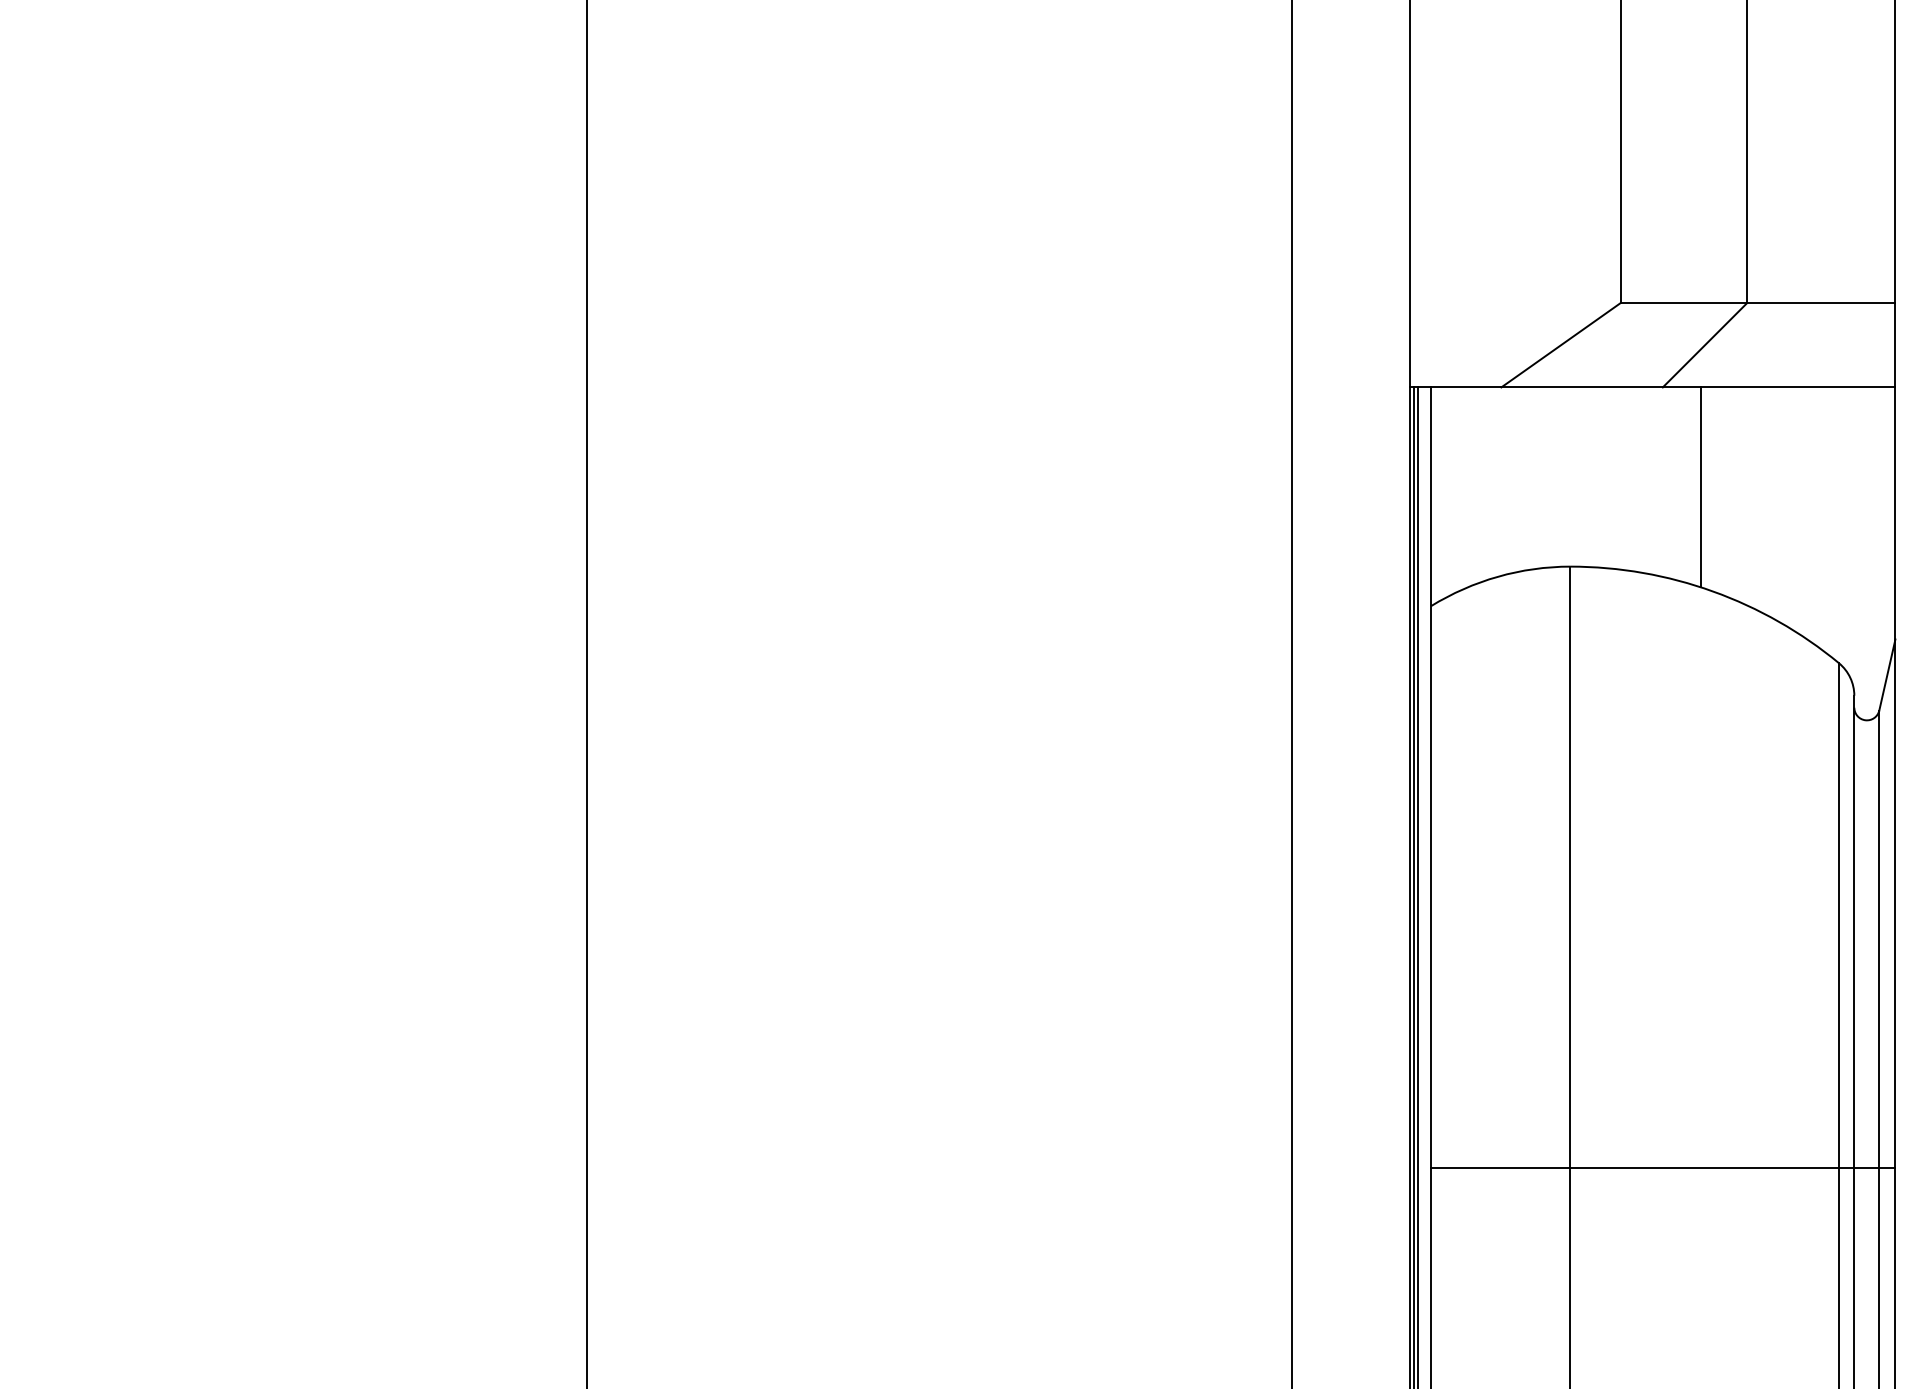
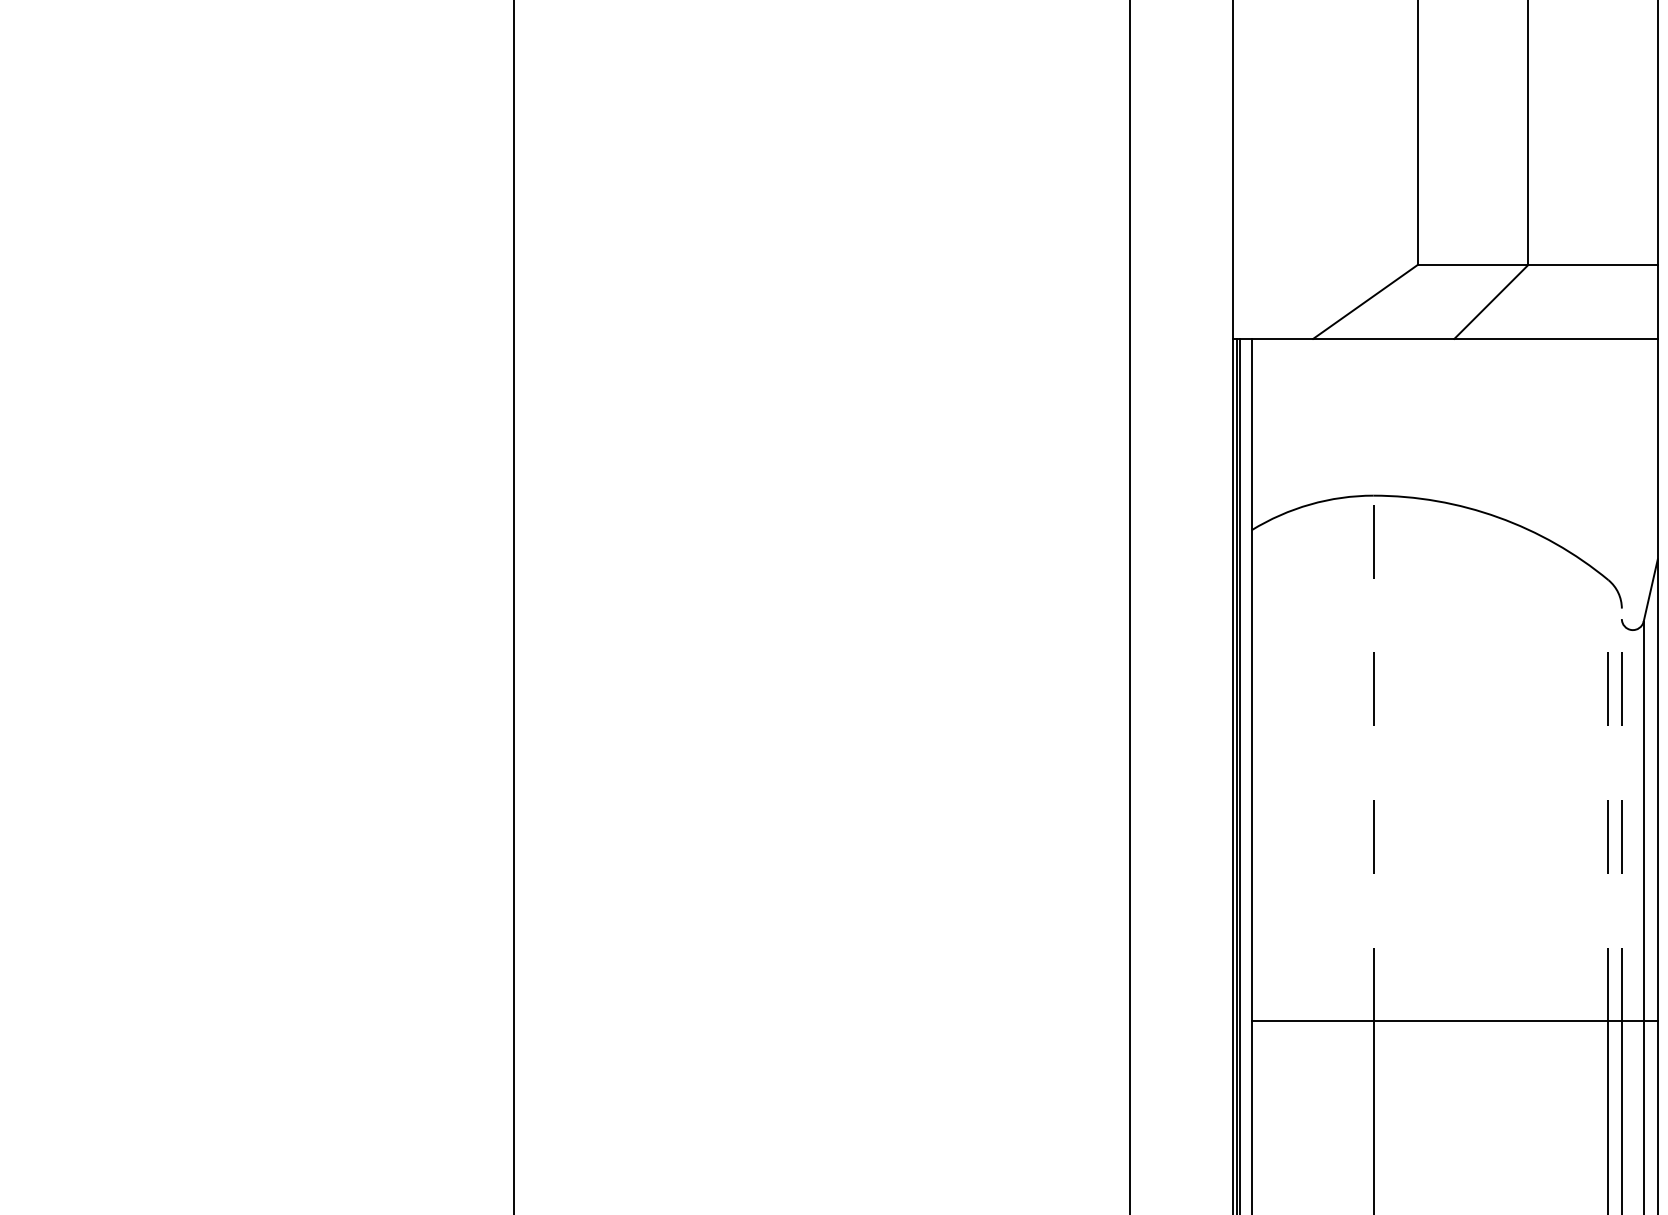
line: (1700, 487) -> (1487, 426), removed
line: (1570, 866) -> (1373, 757), solid -> dashed
line: (1839, 914) -> (1608, 799), solid -> dashed
line: (1854, 931) -> (1622, 814), solid -> dashed

